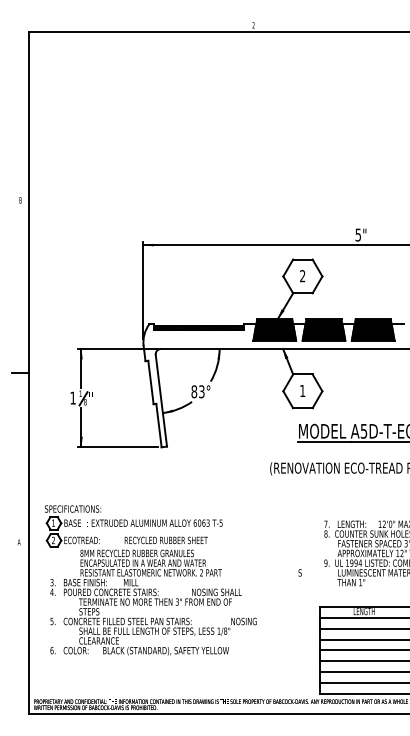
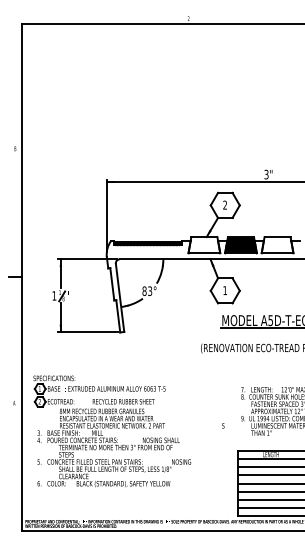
text: (358, 234) -> (266, 174), 5" -> 3"
fill: (274, 329) -> (204, 244), removed
fill: (372, 329) -> (277, 244), removed

